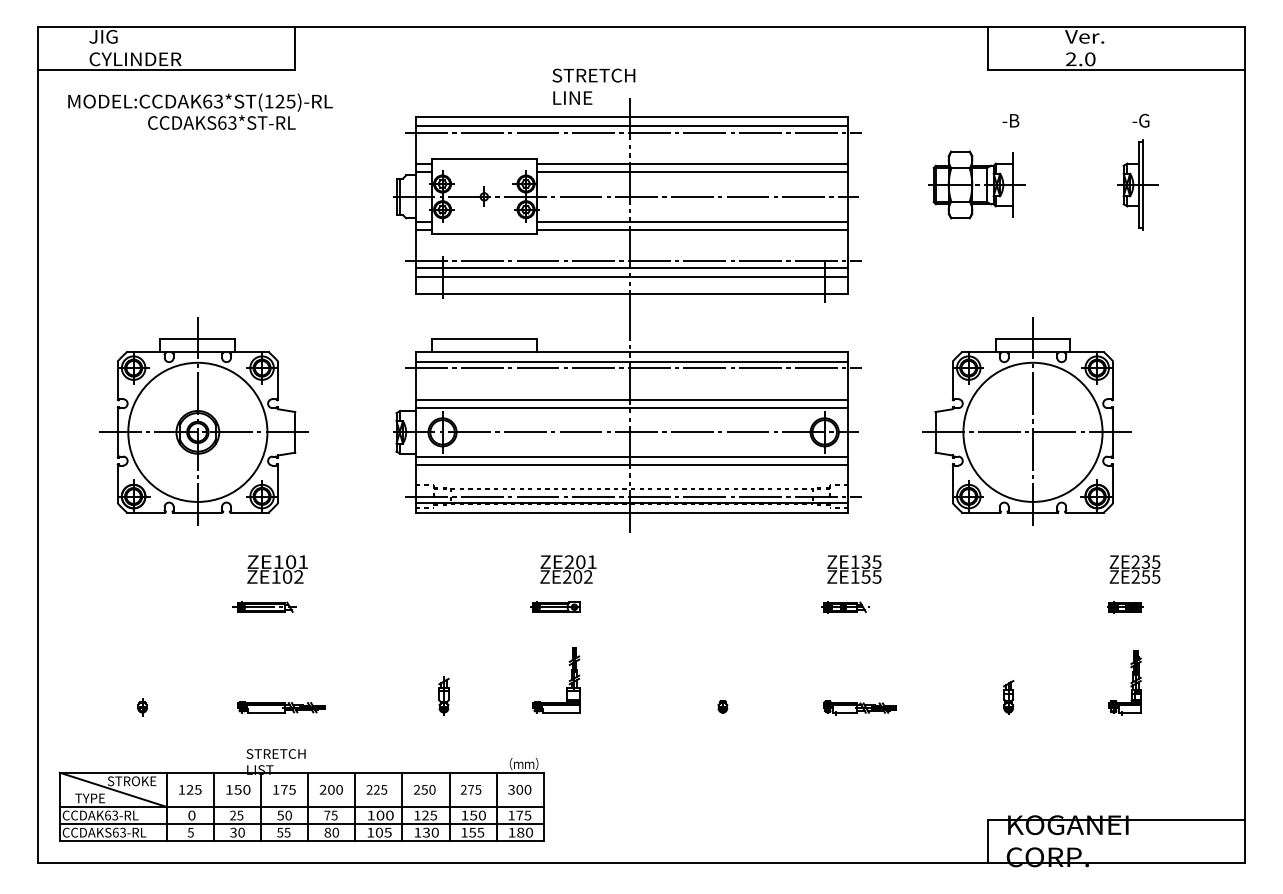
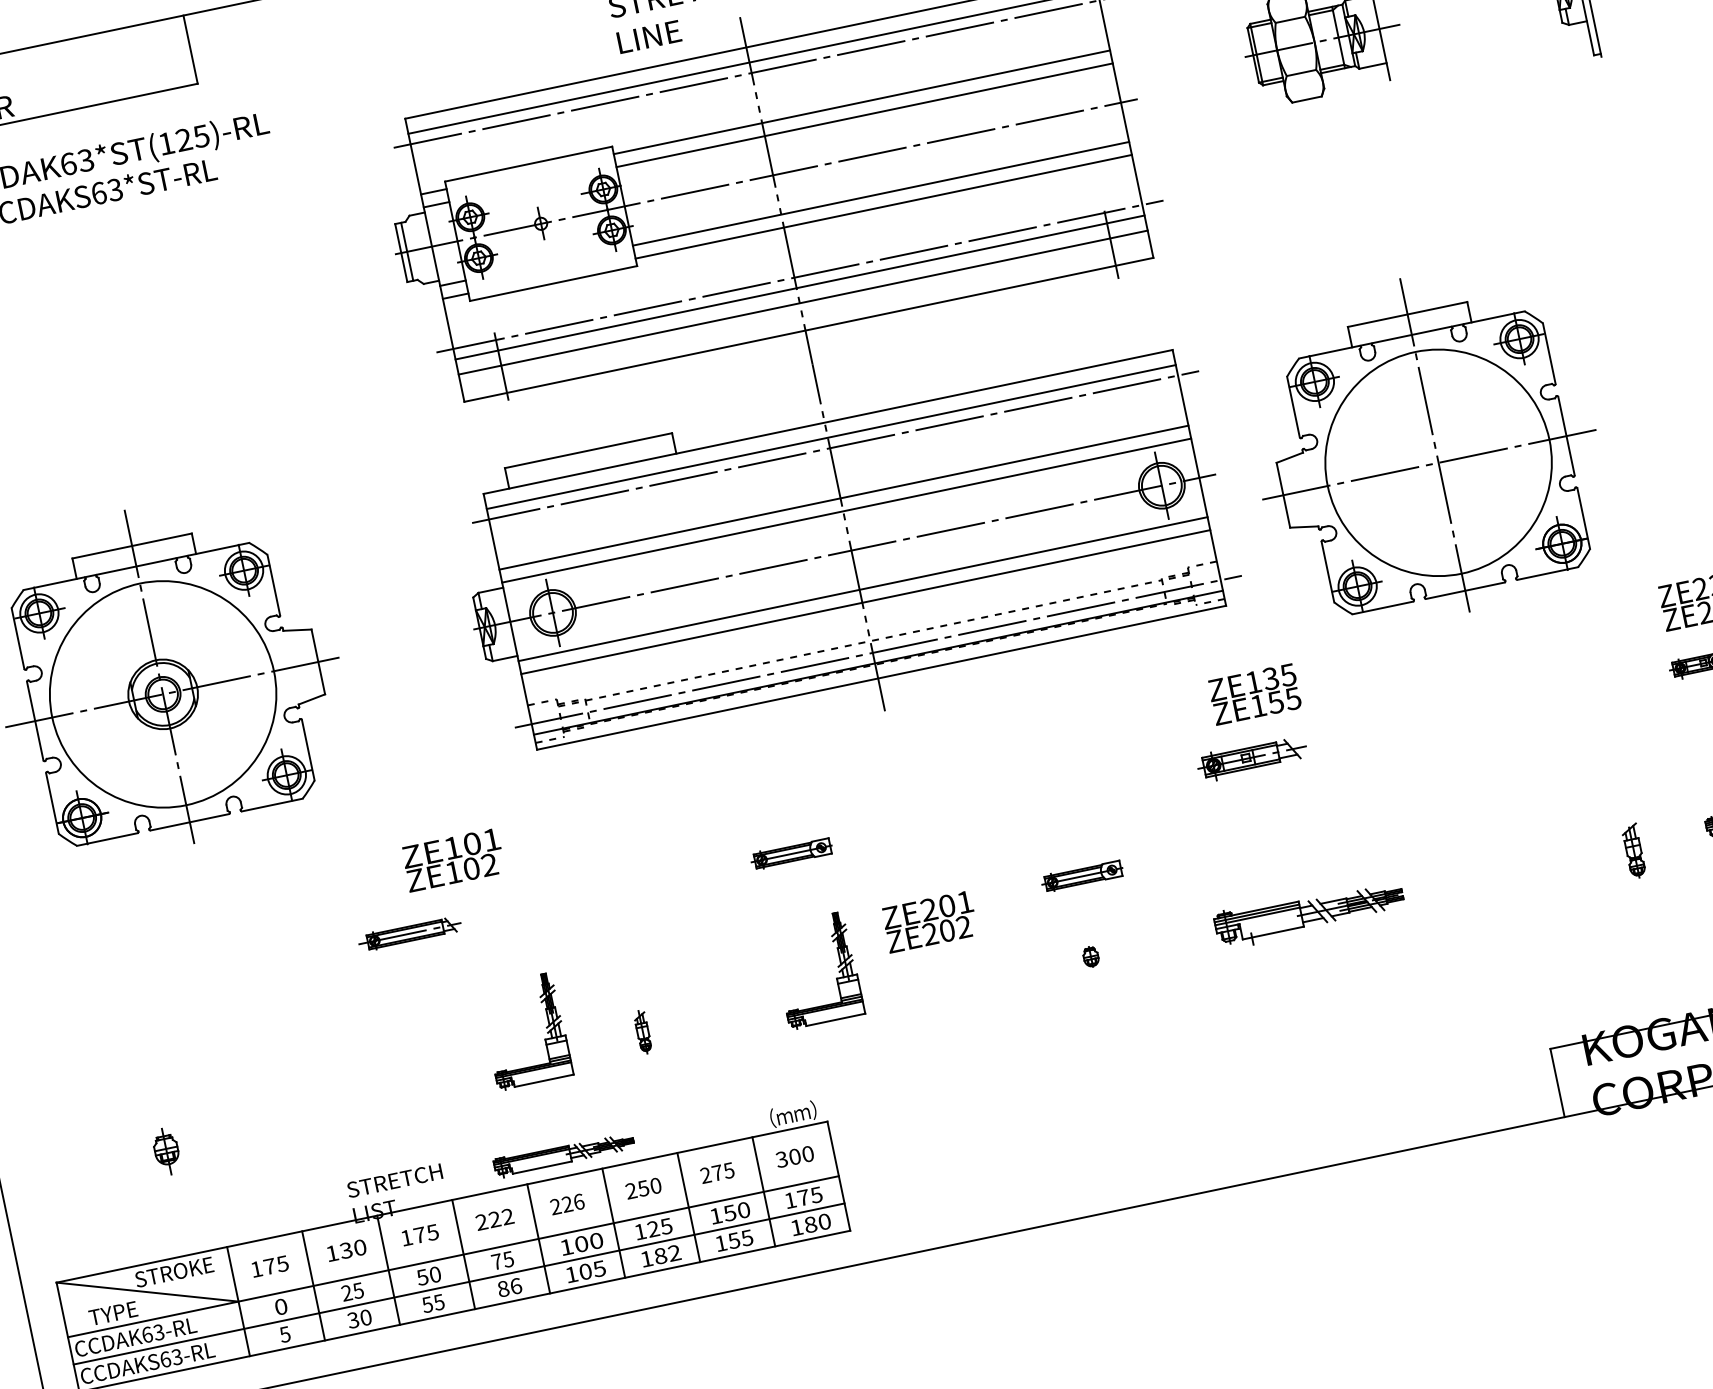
part: (1026, 421) -> (1424, 447), moved
text: (277, 569) -> (453, 860), moved
text: (568, 569) -> (930, 921), moved
part: (264, 606) -> (410, 932), moved
part: (845, 607) -> (1253, 757), size x1.4
part: (727, 656) -> (1081, 875), added
part: (385, 680) -> (544, 1027), added
part: (443, 695) -> (642, 1031), size x0.7
part: (1008, 697) -> (1633, 851), moved
part: (142, 707) -> (166, 1151), size x1.6
part: (281, 707) -> (564, 1154), moved
part: (859, 707) -> (1308, 912), size x1.6
text: (189, 789) -> (268, 1266), 125 -> 175
text: (238, 789) -> (346, 1249), 150 -> 130
text: (335, 789) -> (501, 1217), 200 -> 222
text: (384, 789) -> (579, 1201), 225 -> 226
text: (335, 832) -> (515, 1286), 80 -> 86
text: (430, 832) -> (666, 1254), 130 -> 182

